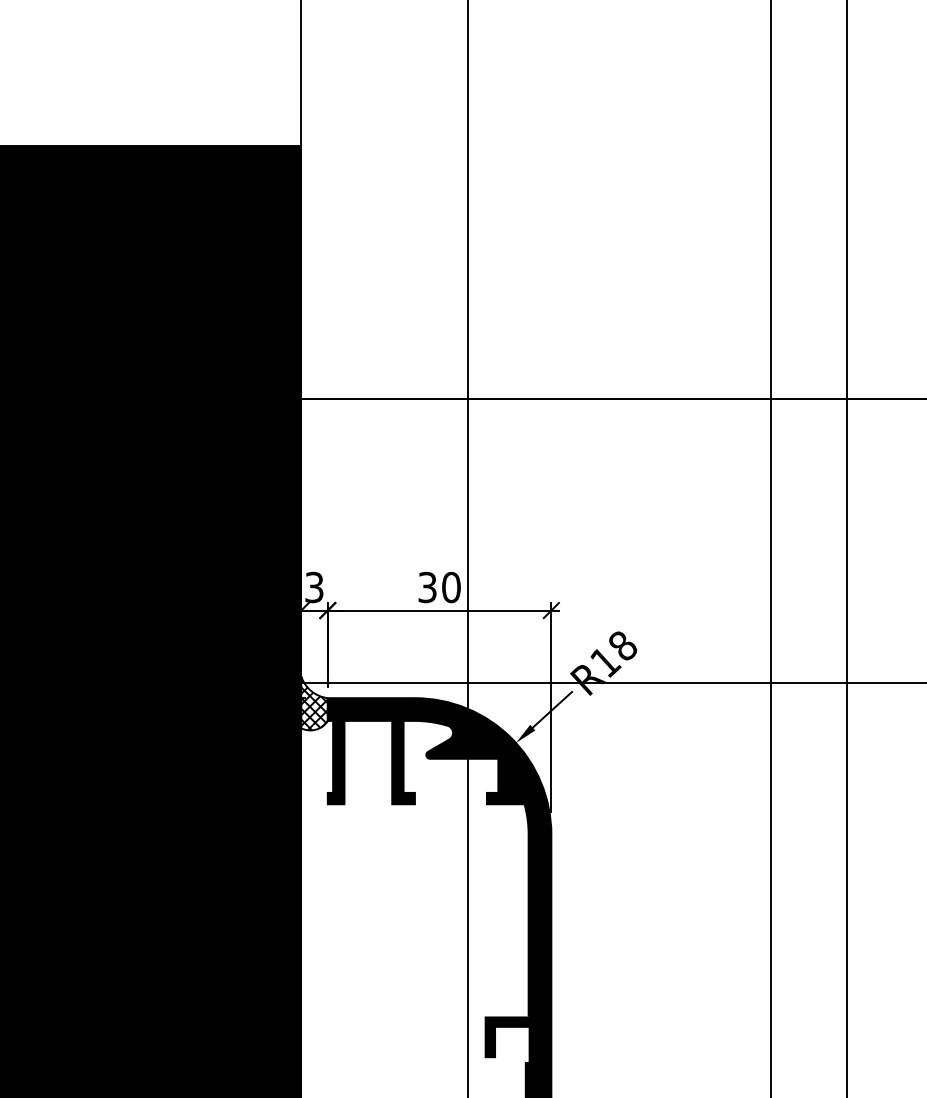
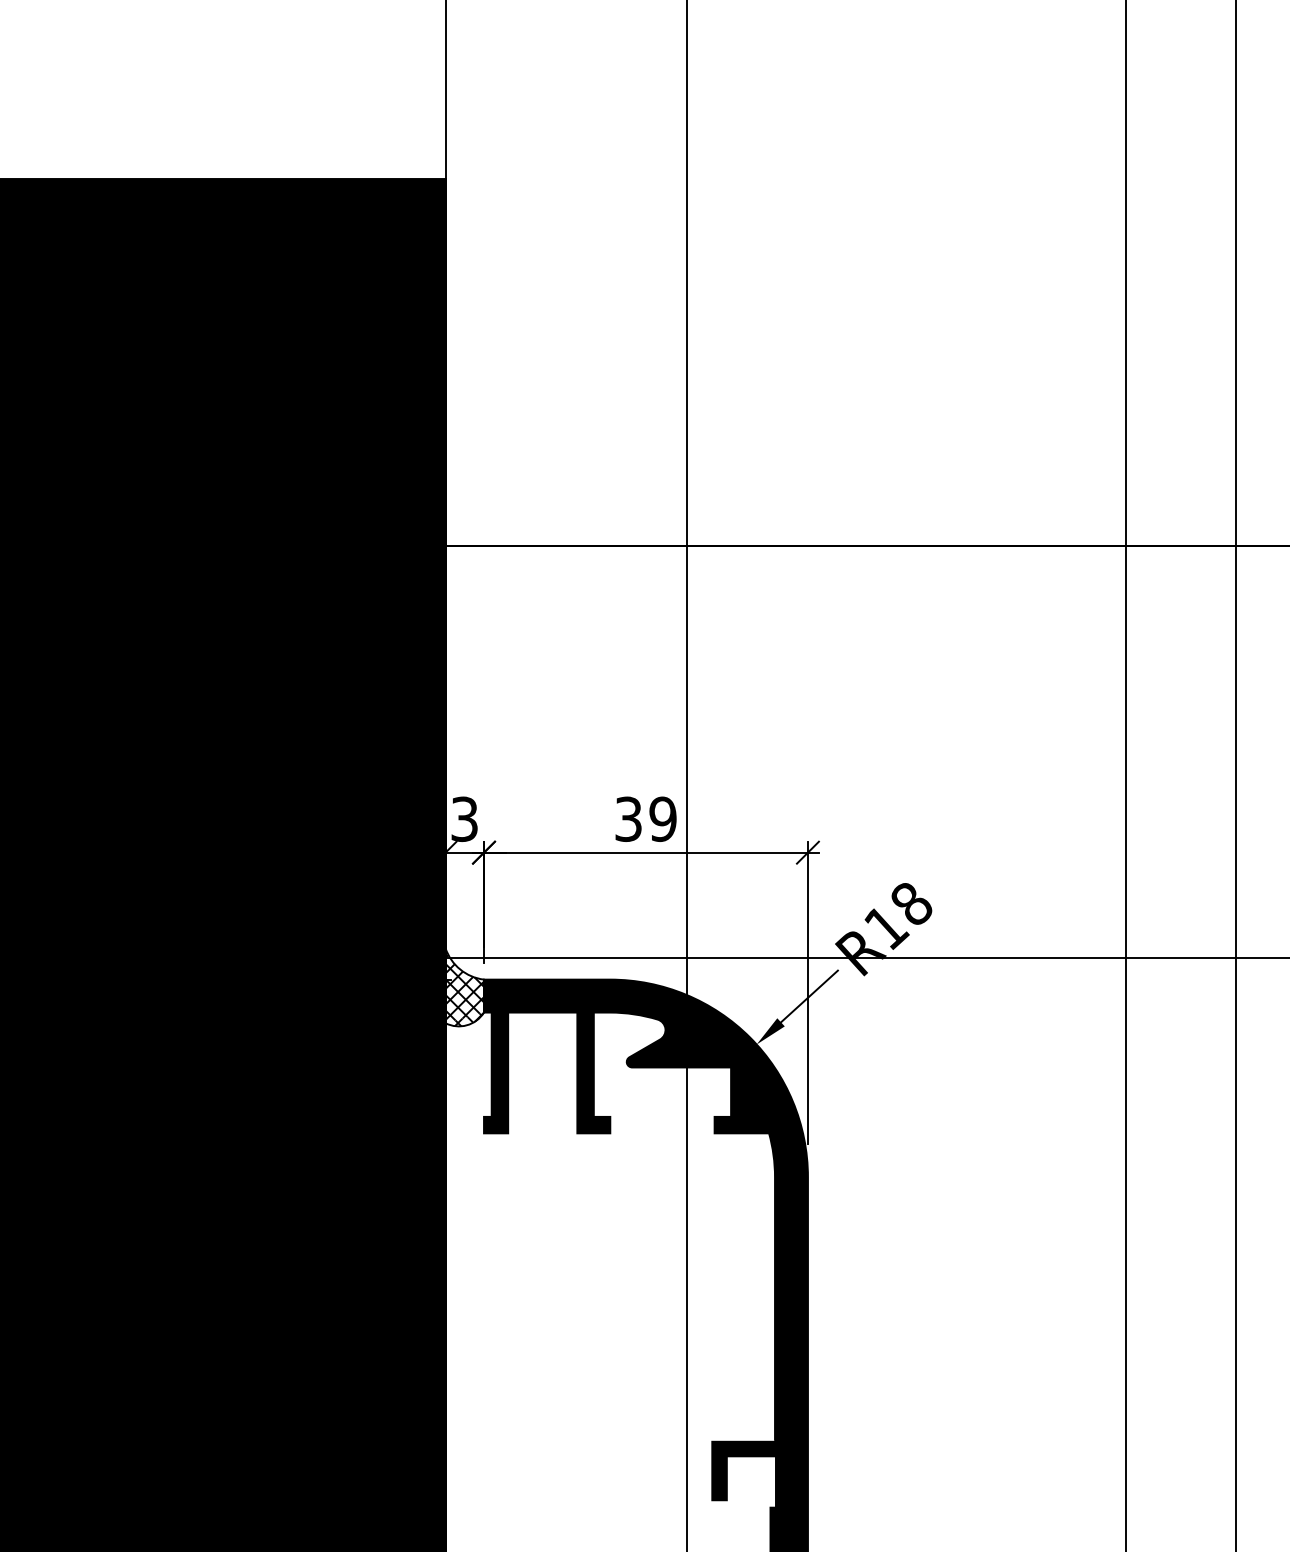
text: (451, 587) -> (663, 819), 30 -> 39

